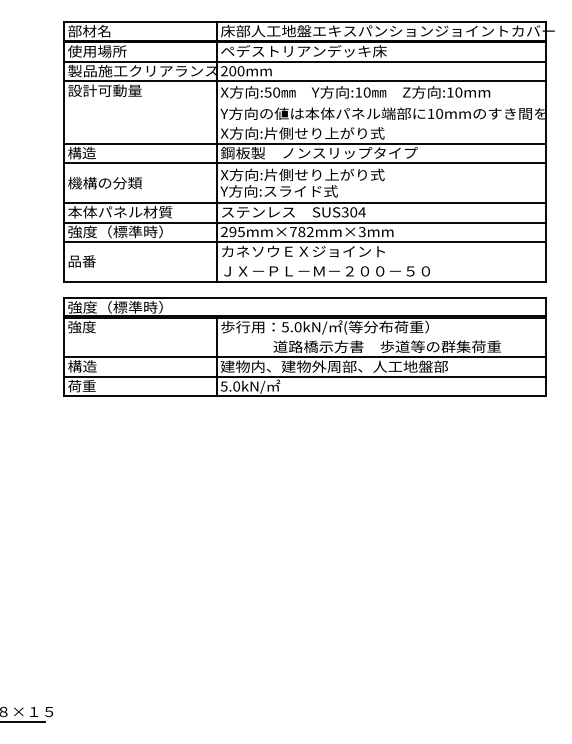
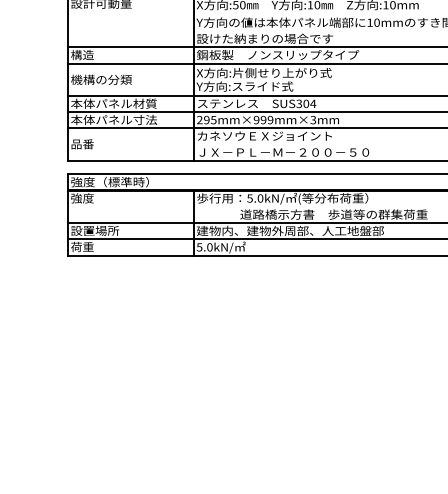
text: (303, 133) -> (264, 38), X方向:片側せり上がり式 -> 設けた納まりの場合です
text: (120, 231) -> (114, 119), 強度（標準時） -> 本体パネル寸法
text: (301, 232) -> (263, 120), 295mm×782mm×3mm -> 295mm×999mm×3mm
text: (97, 366) -> (95, 230), 構造 -> 設置場所

